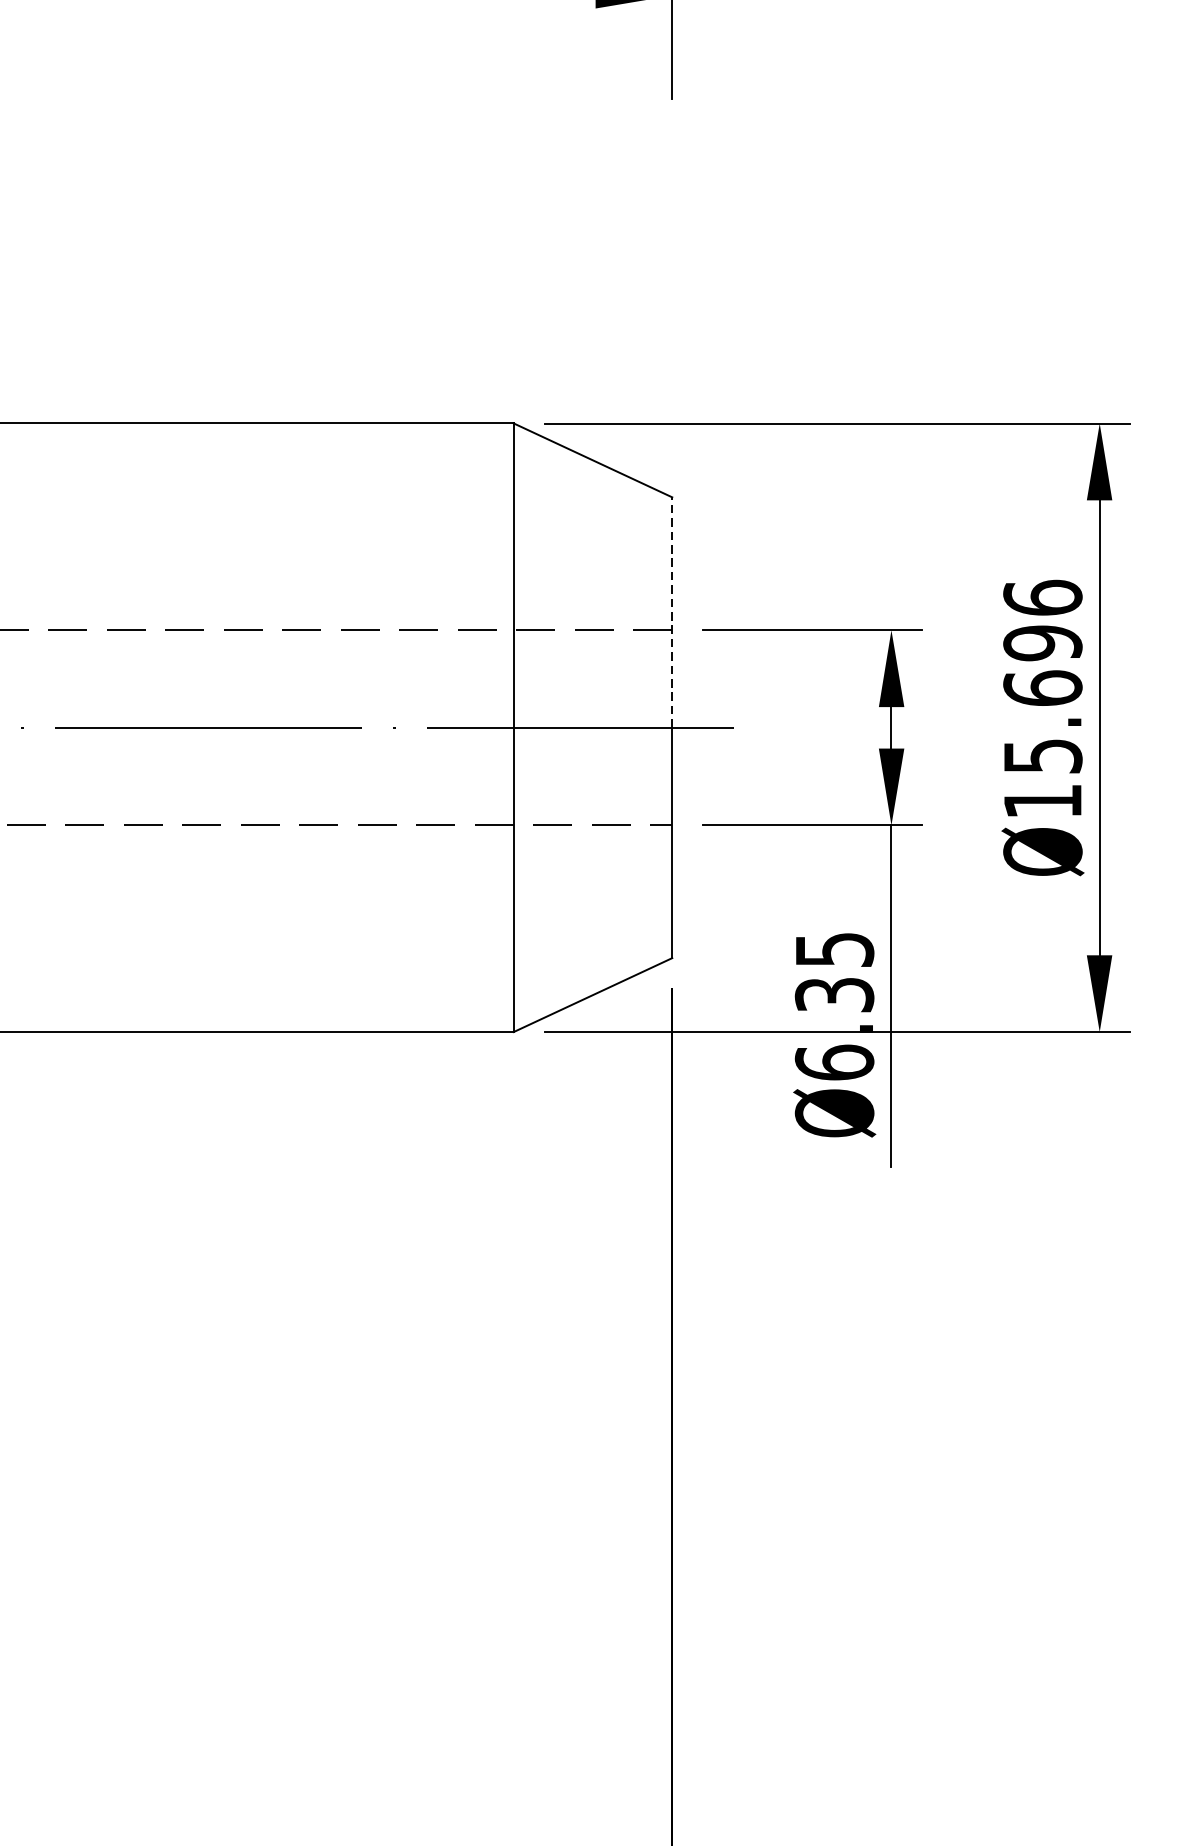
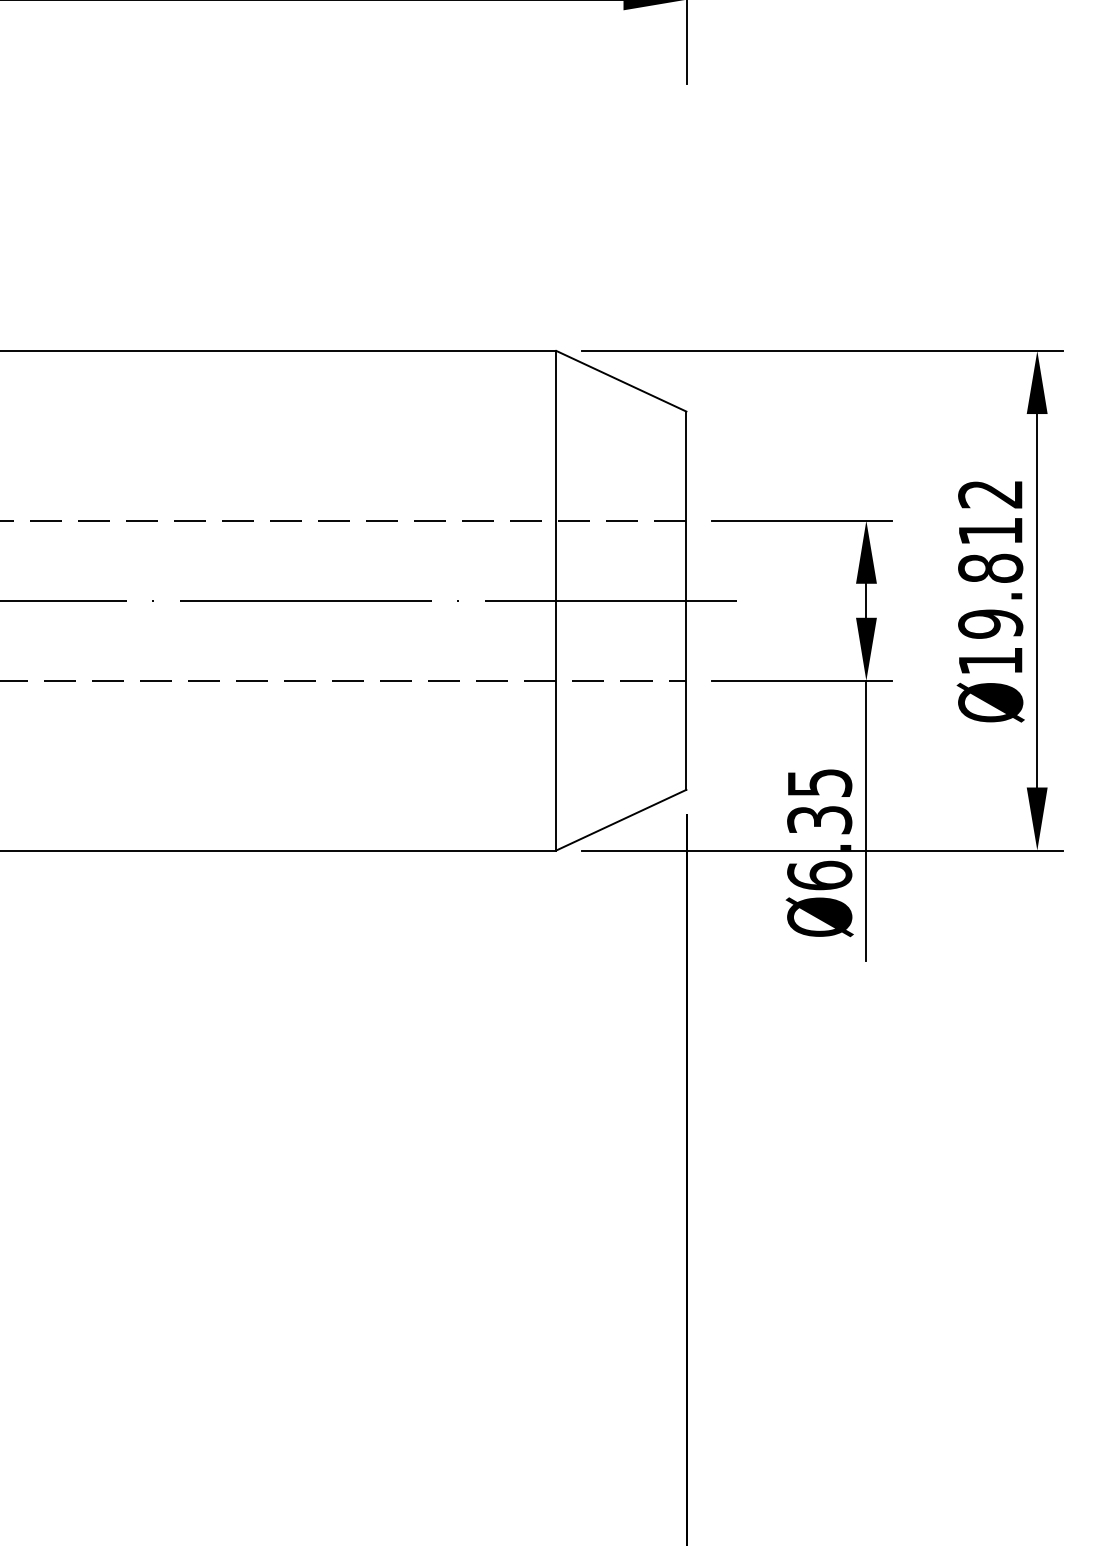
line: (672, 612) -> (686, 506), dashed -> solid
text: (1042, 676) -> (990, 558), Ø15.696 -> Ø19.812

